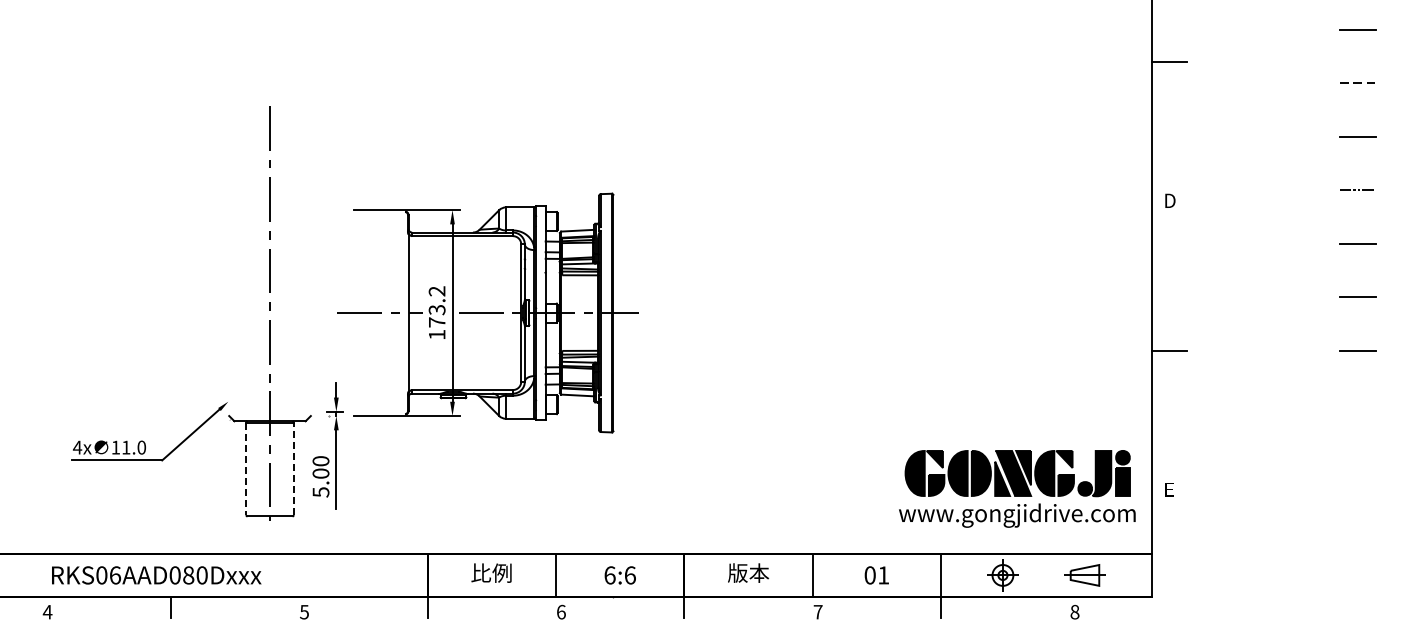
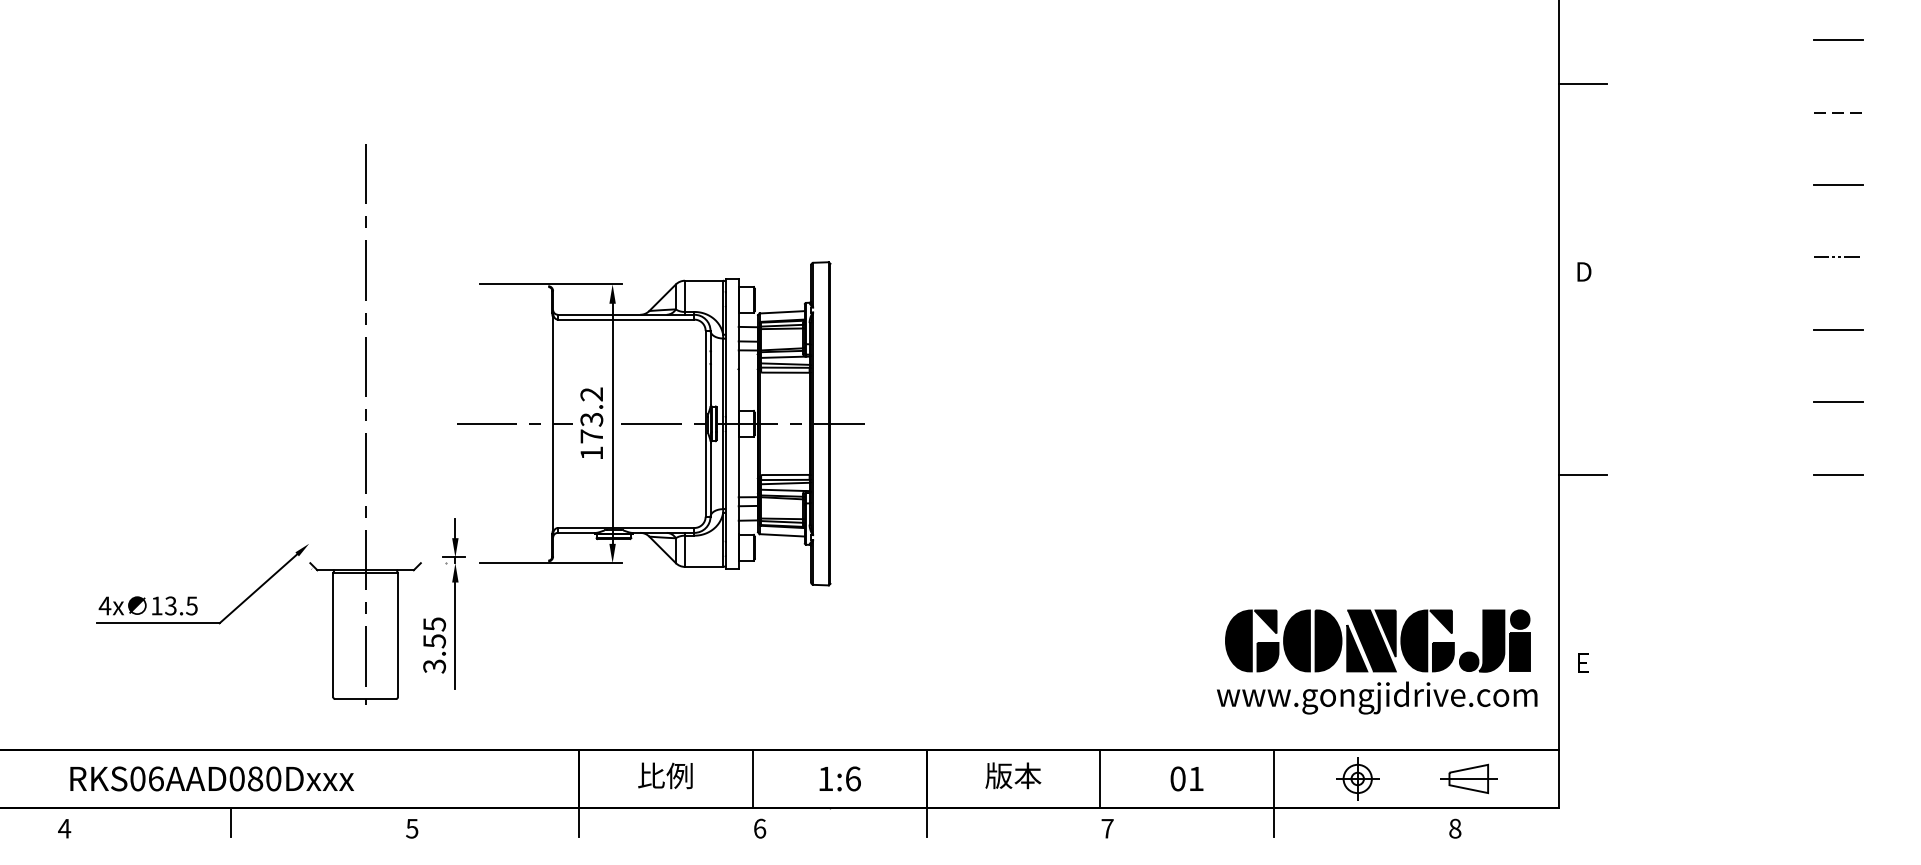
text: (133, 447) -> (180, 605), 11.0 -> 13.5
line: (293, 468) -> (397, 634), dashed -> solid
line: (246, 469) -> (333, 635), dashed -> solid
text: (320, 476) -> (433, 645), 5.00 -> 3.55
text: (609, 575) -> (825, 779), 6:6 -> 1:6

